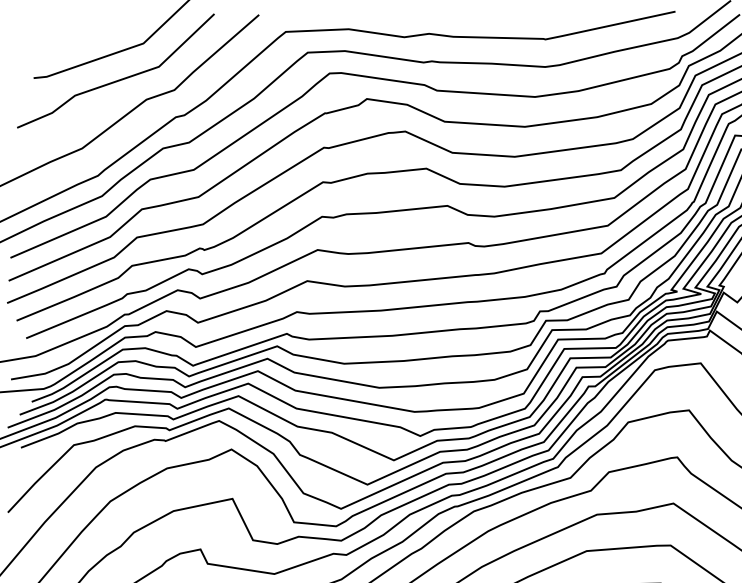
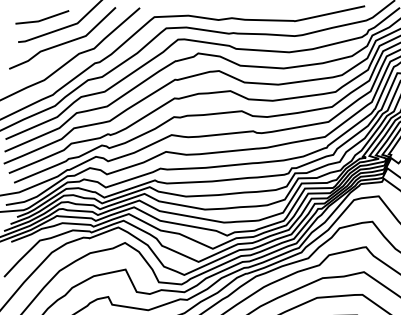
line: (80, 34) -> (43, 18), added

